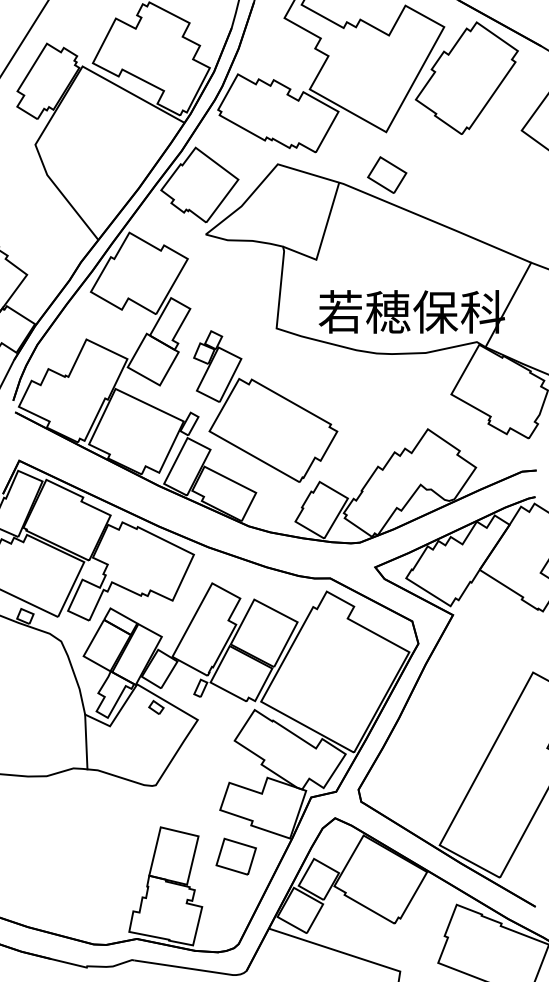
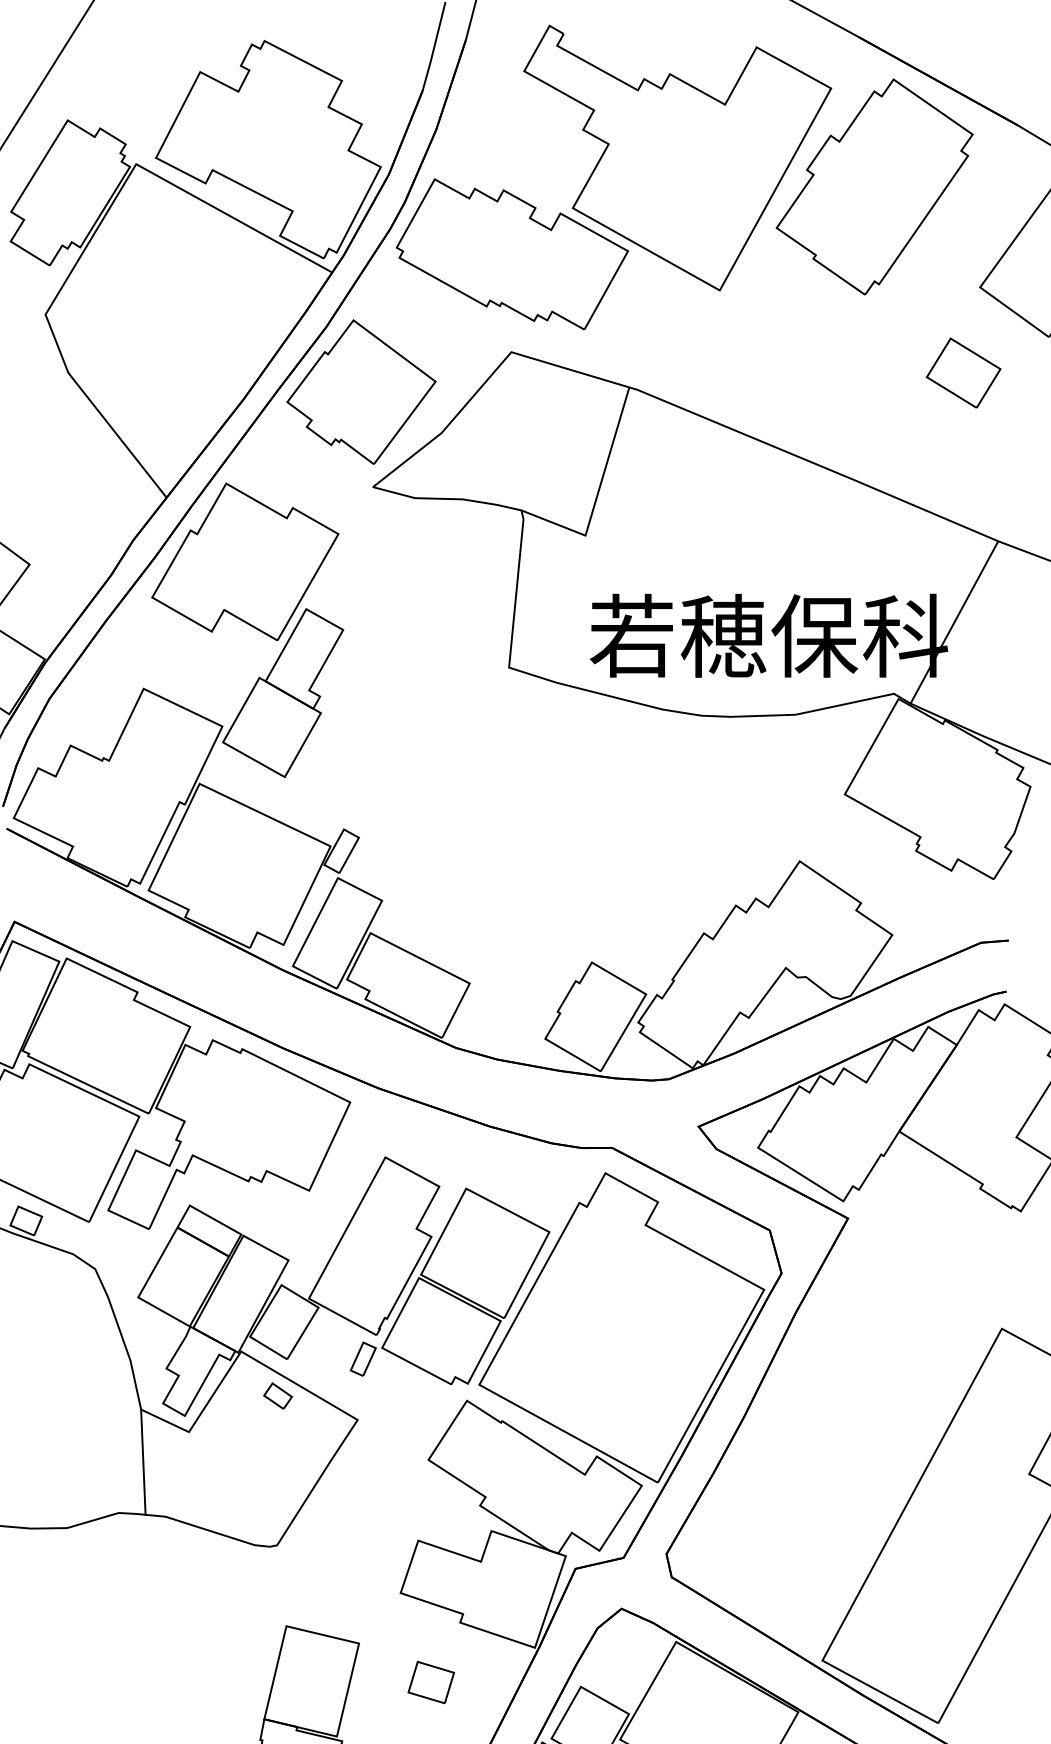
part: (387, 174) -> (964, 371), moved
part: (265, 406) -> (487, 817), removed
part: (235, 856) -> (430, 1682), size x0.6

